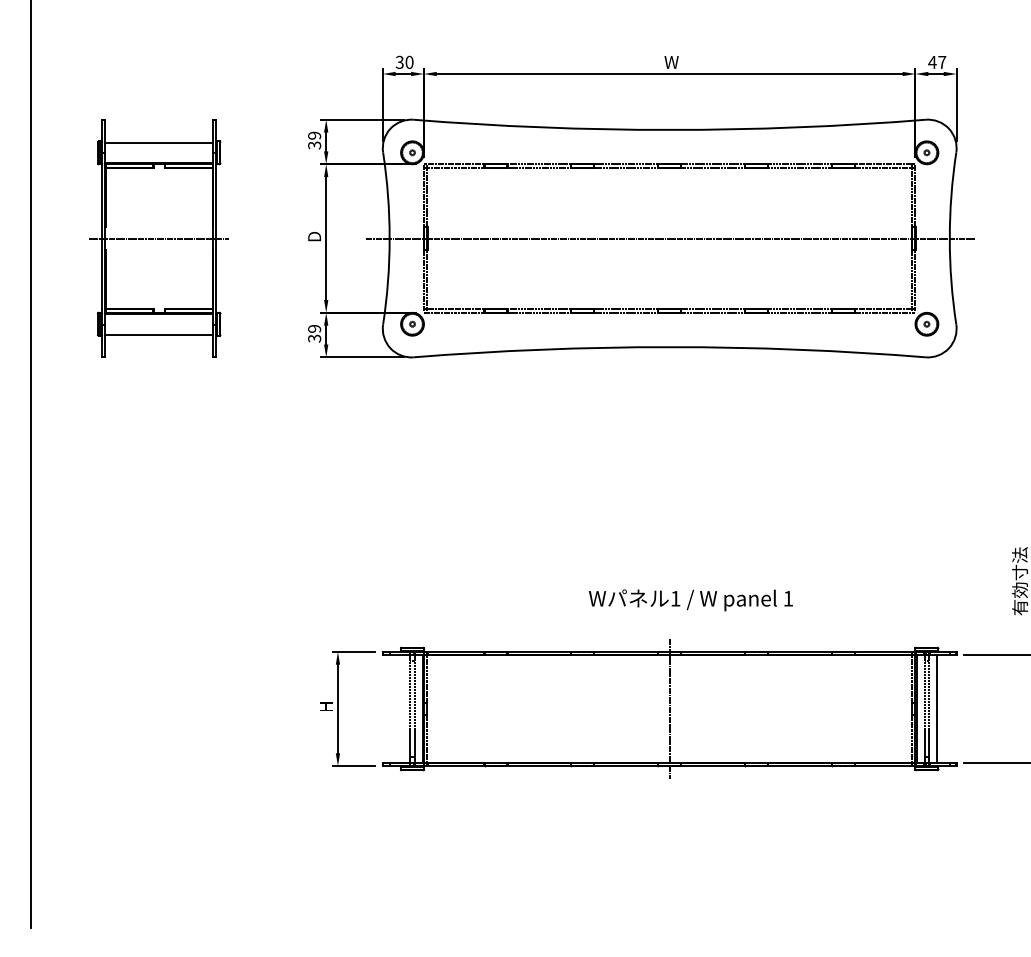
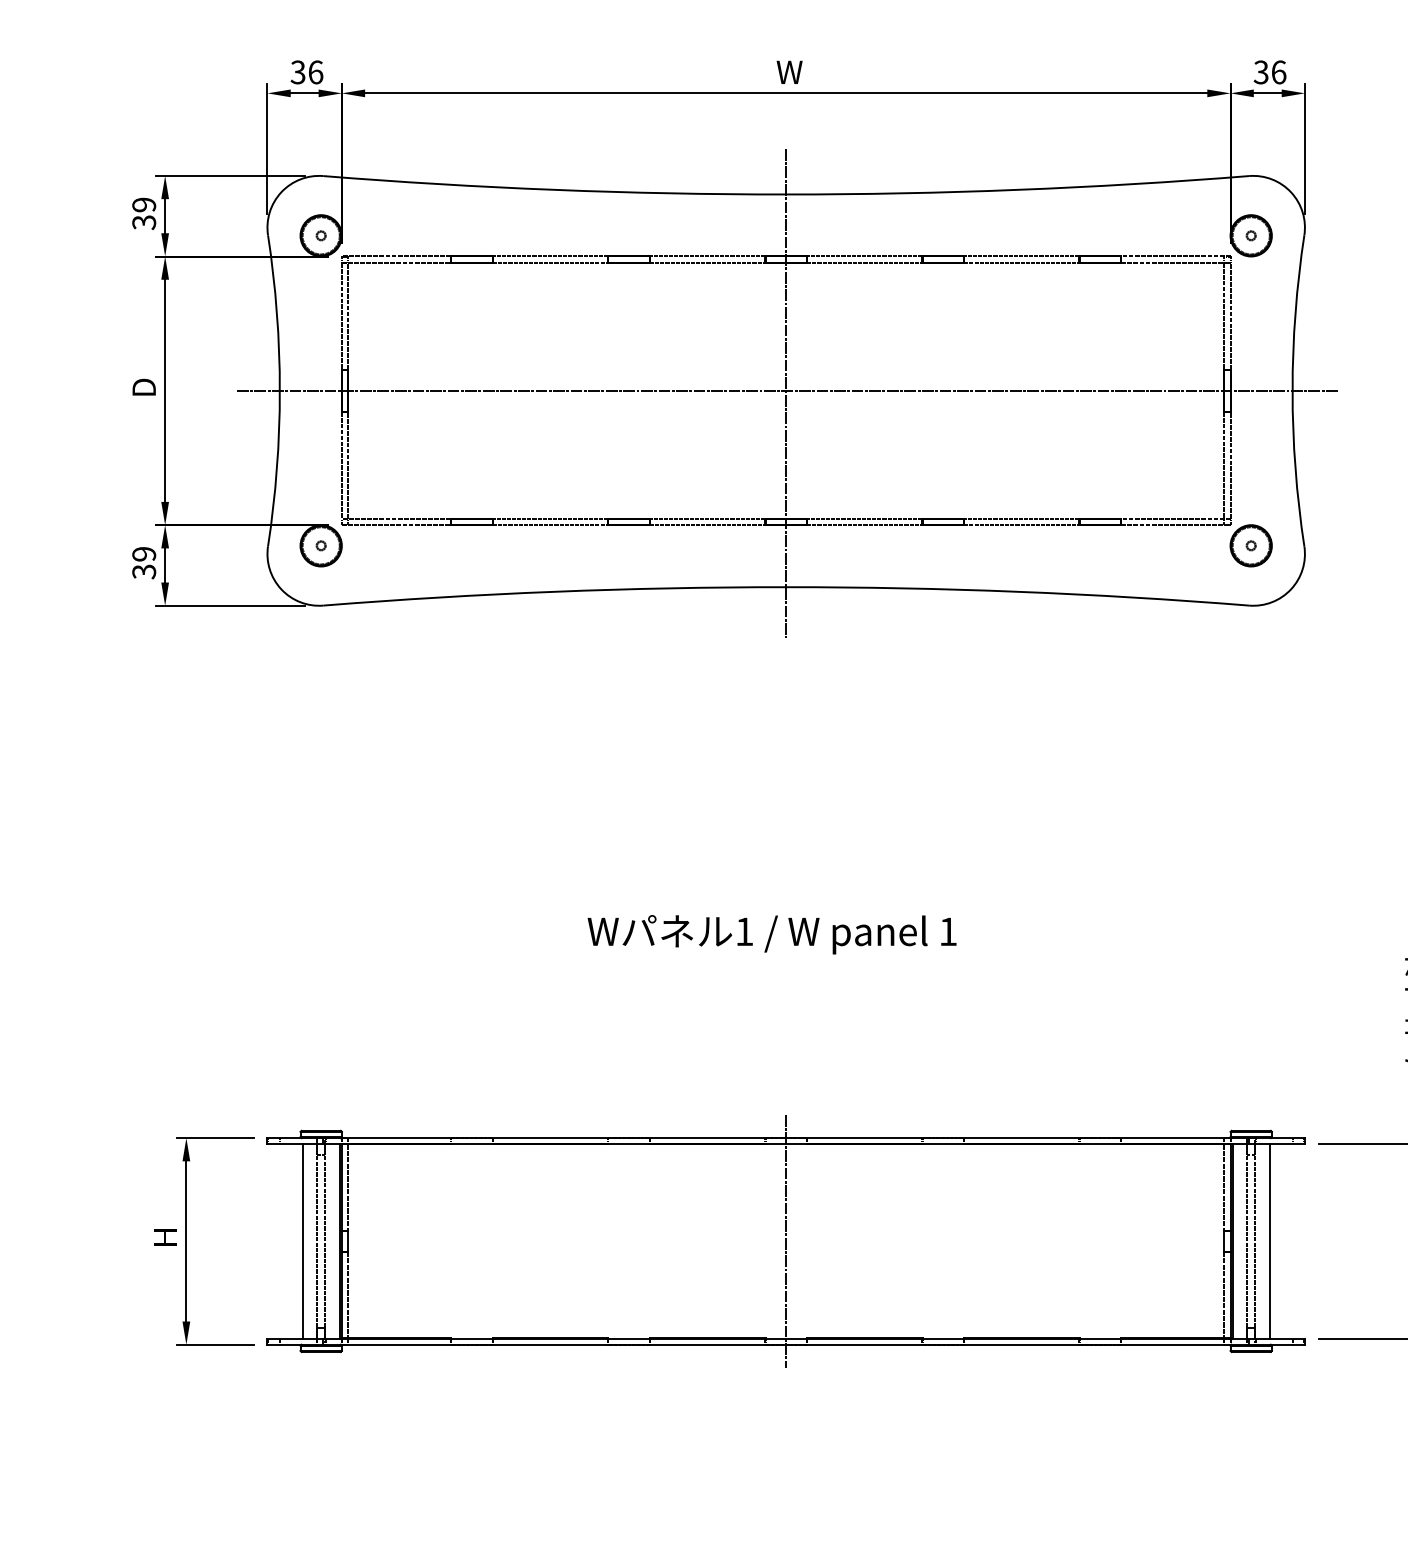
text: (409, 61) -> (315, 70), 30 -> 36
text: (937, 61) -> (1270, 70), 47 -> 36
line: (669, 239) -> (785, 392), added
text: (690, 600) -> (771, 934), moved
line: (402, 708) -> (303, 1240), added

